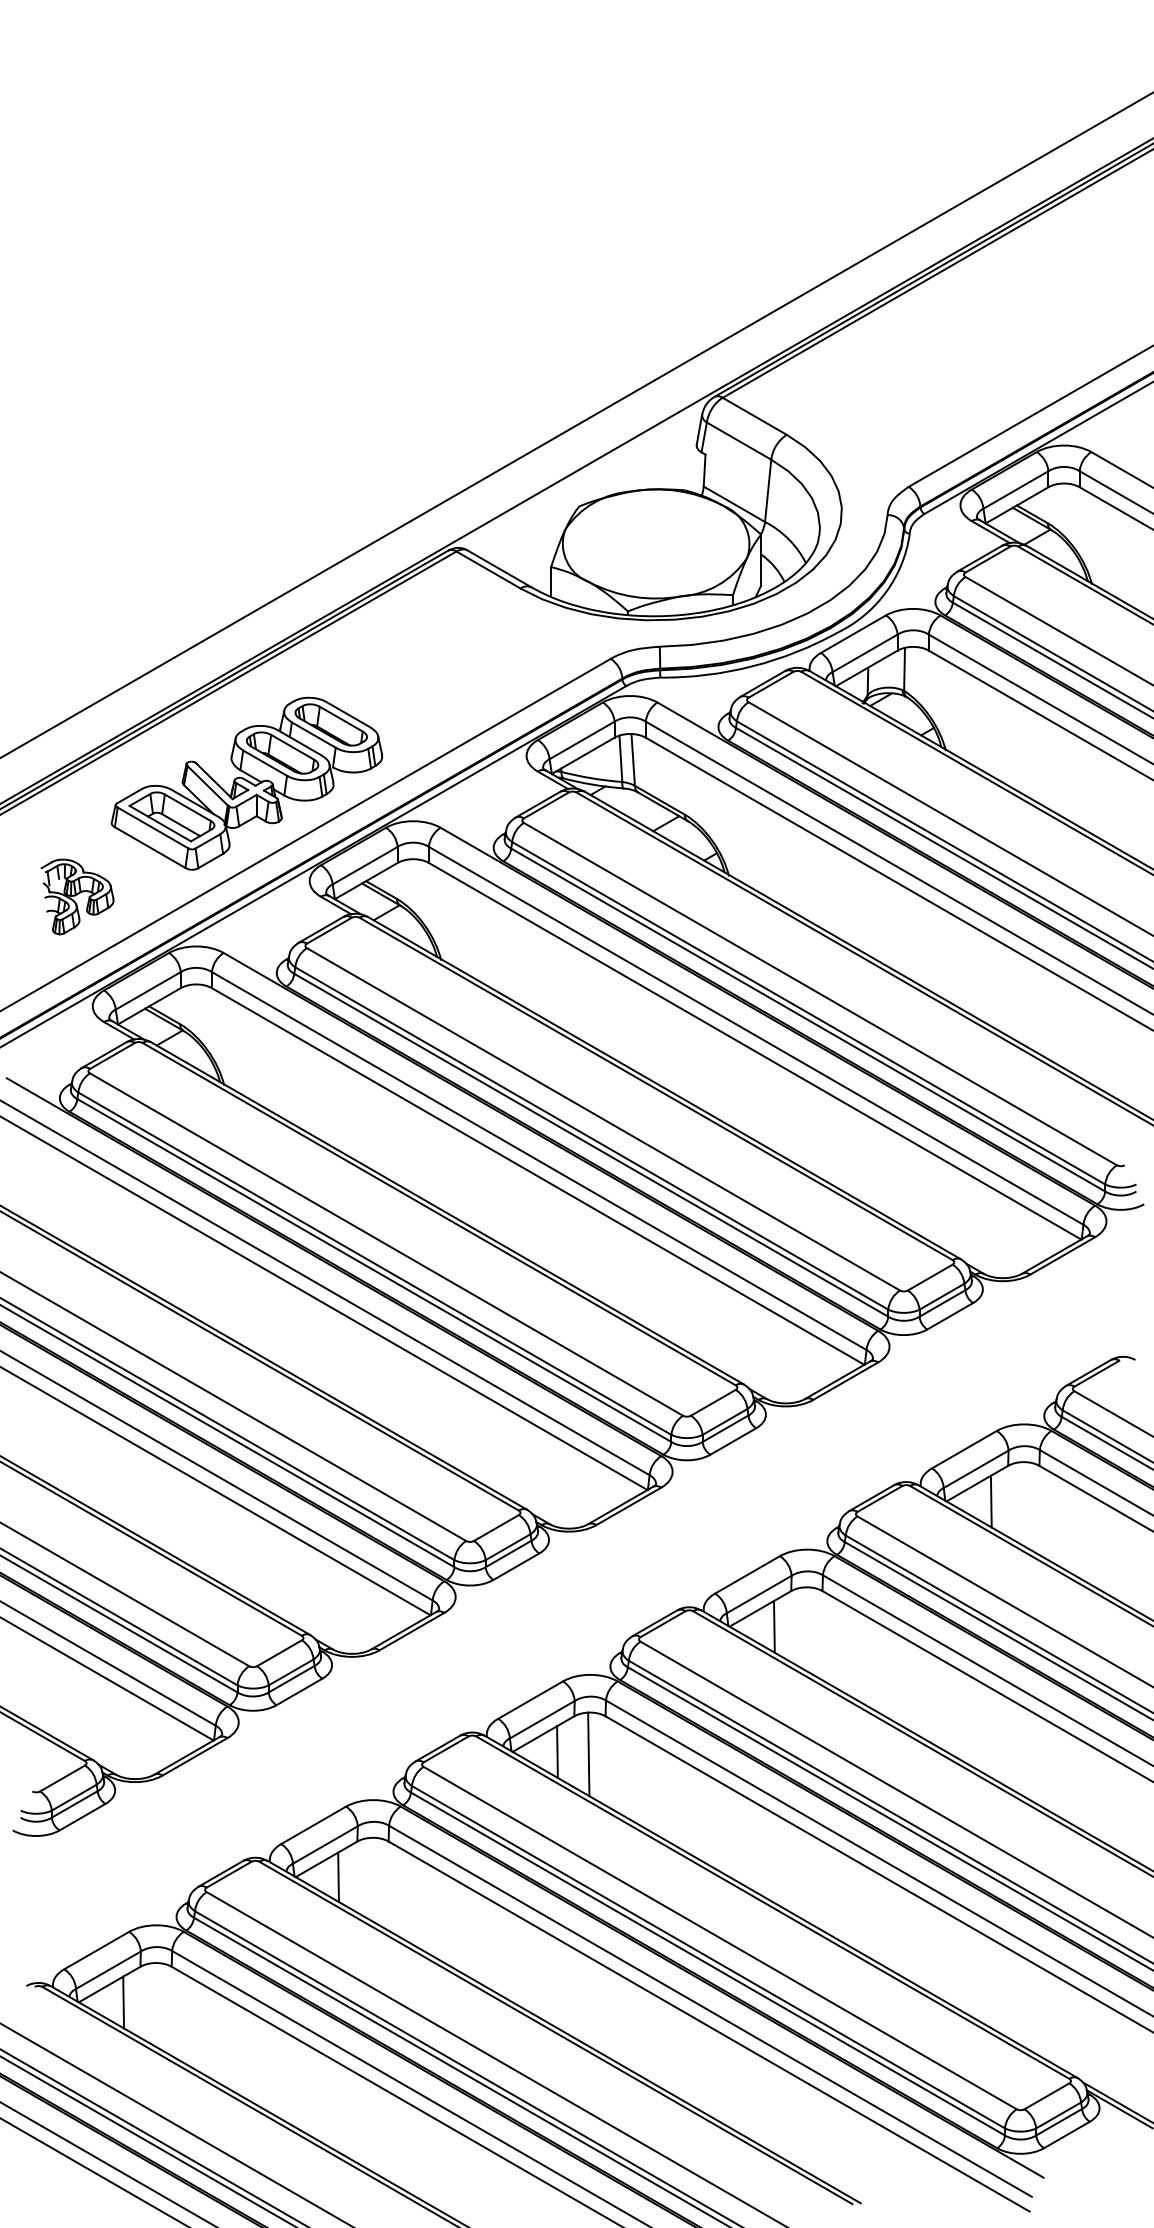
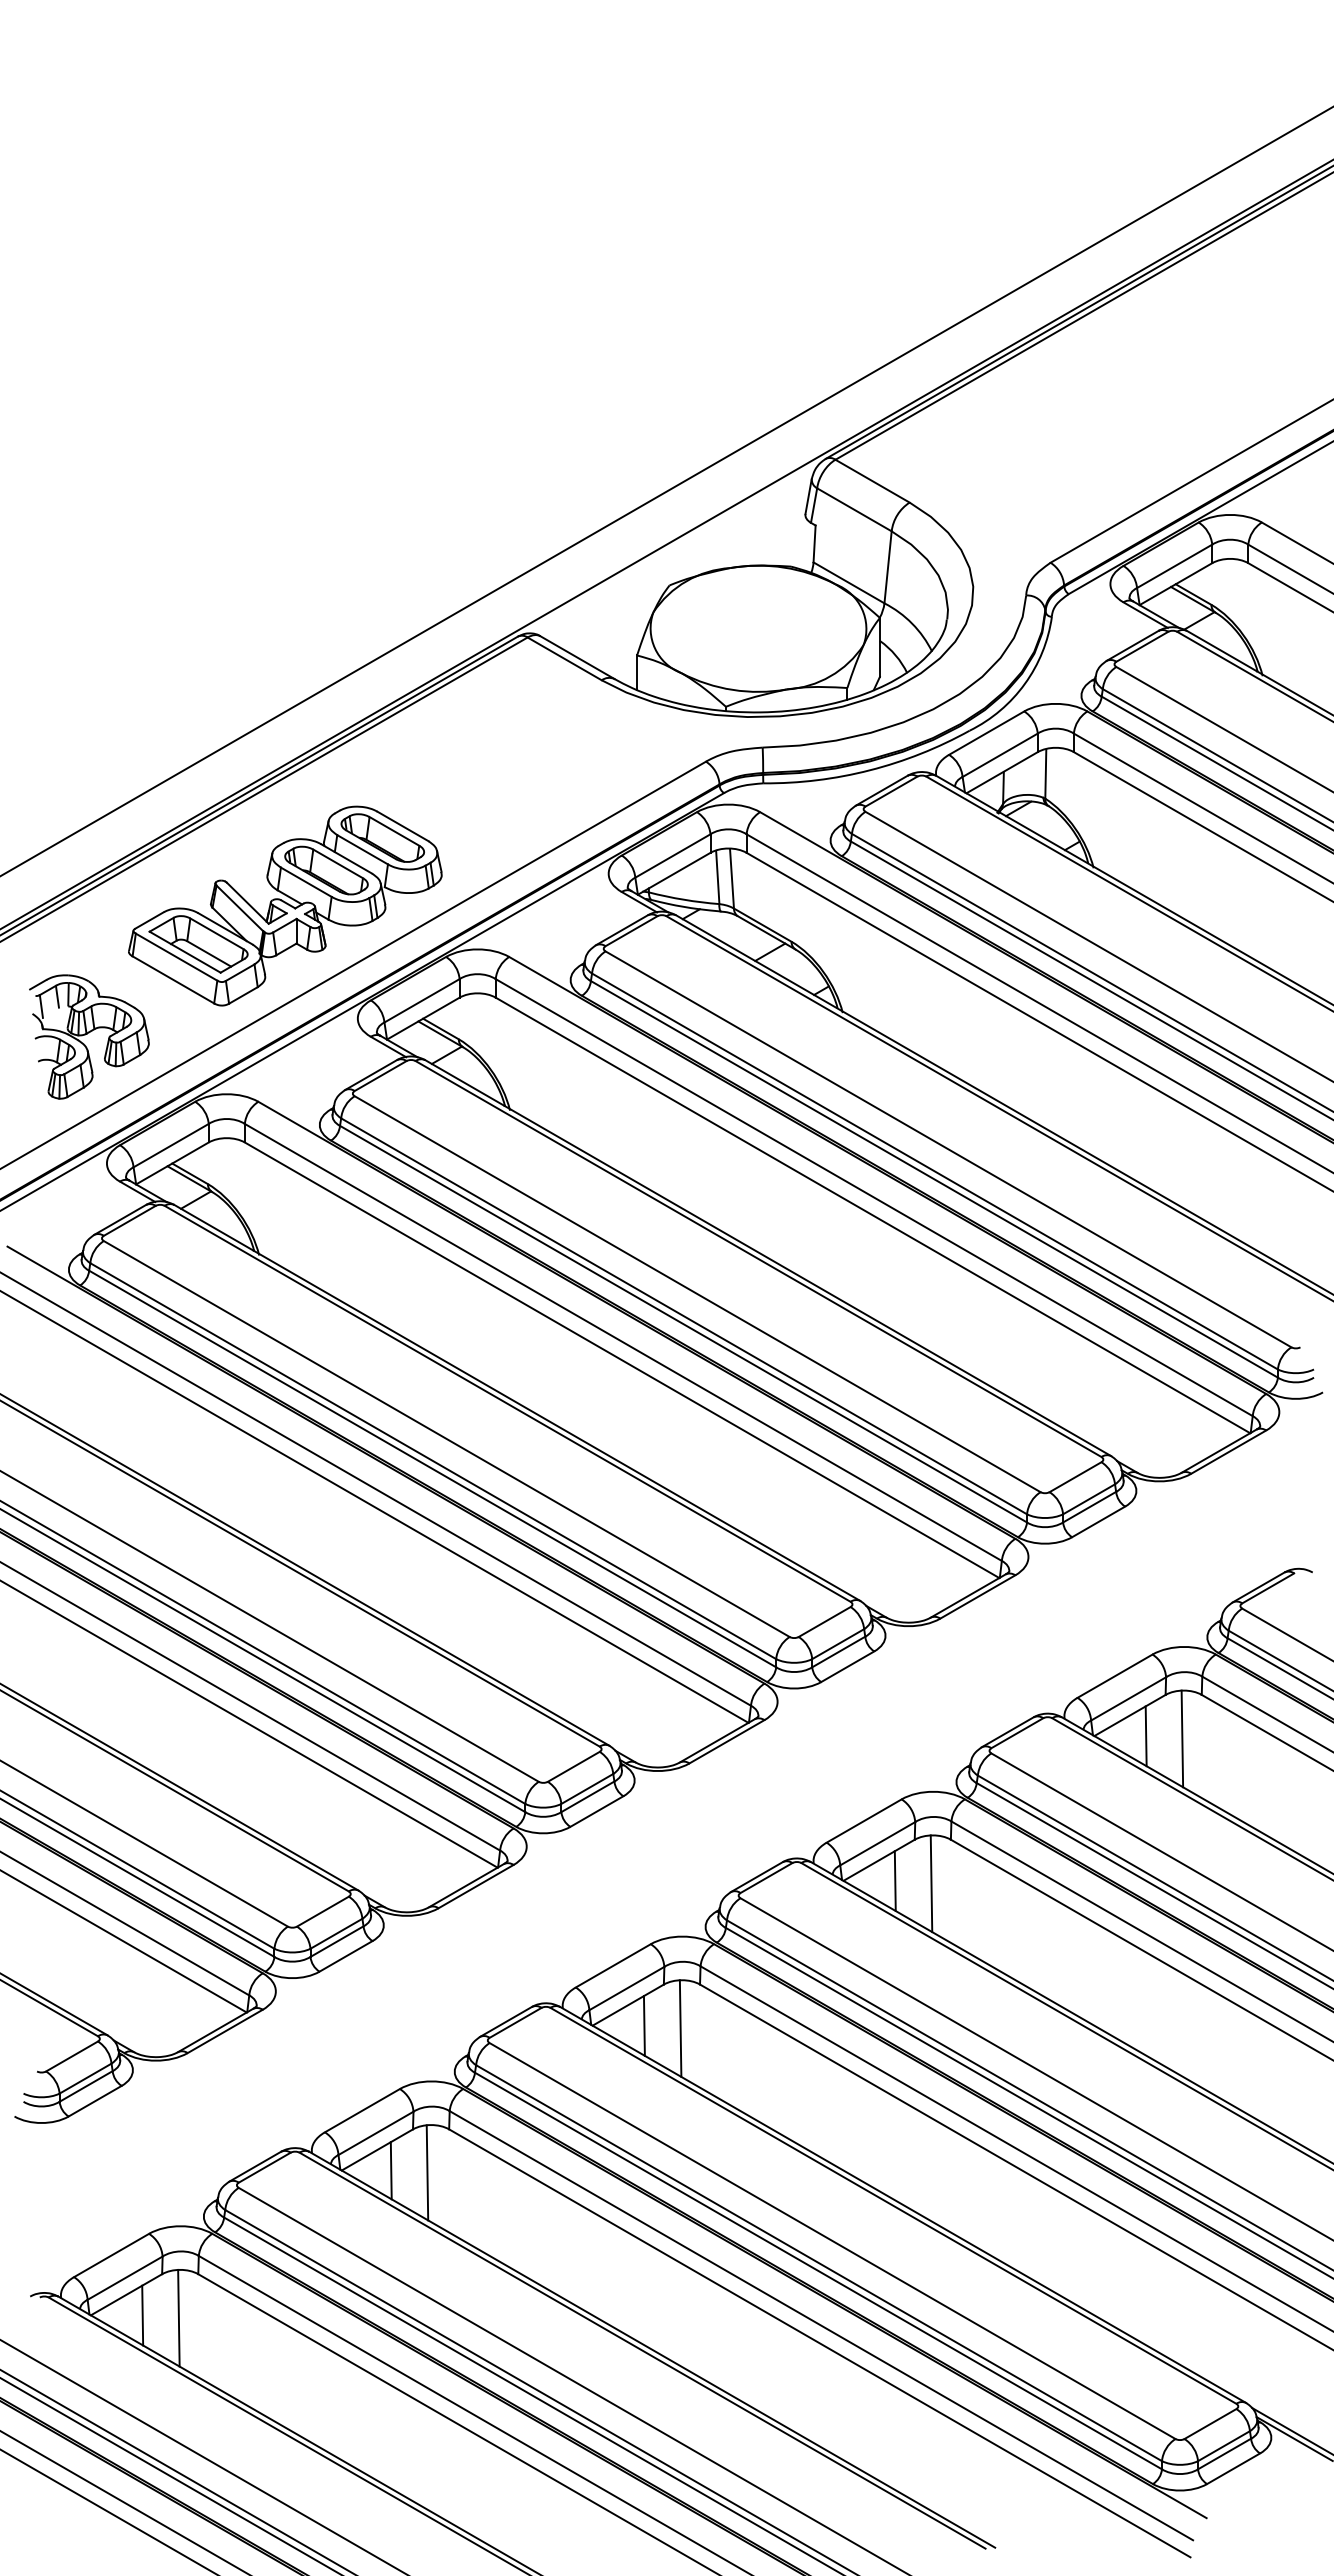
part: (77, 896) -> (89, 1036), size x1.43
line: (1022, 1503) -> (1182, 1738), added
line: (805, 1628) -> (931, 1883), added
line: (369, 1878) -> (427, 2172), added
line: (154, 2004) -> (178, 2317), added

